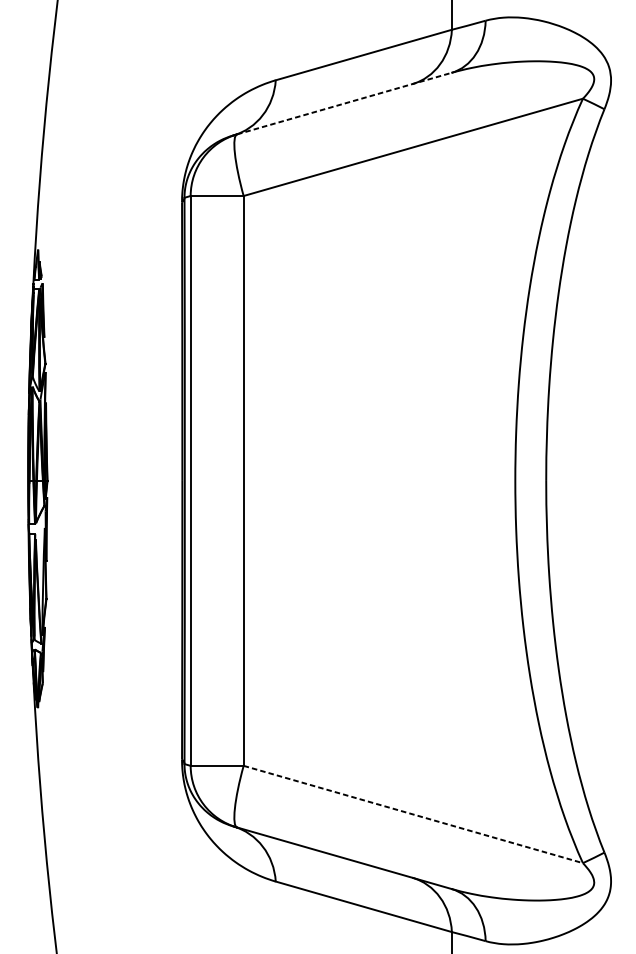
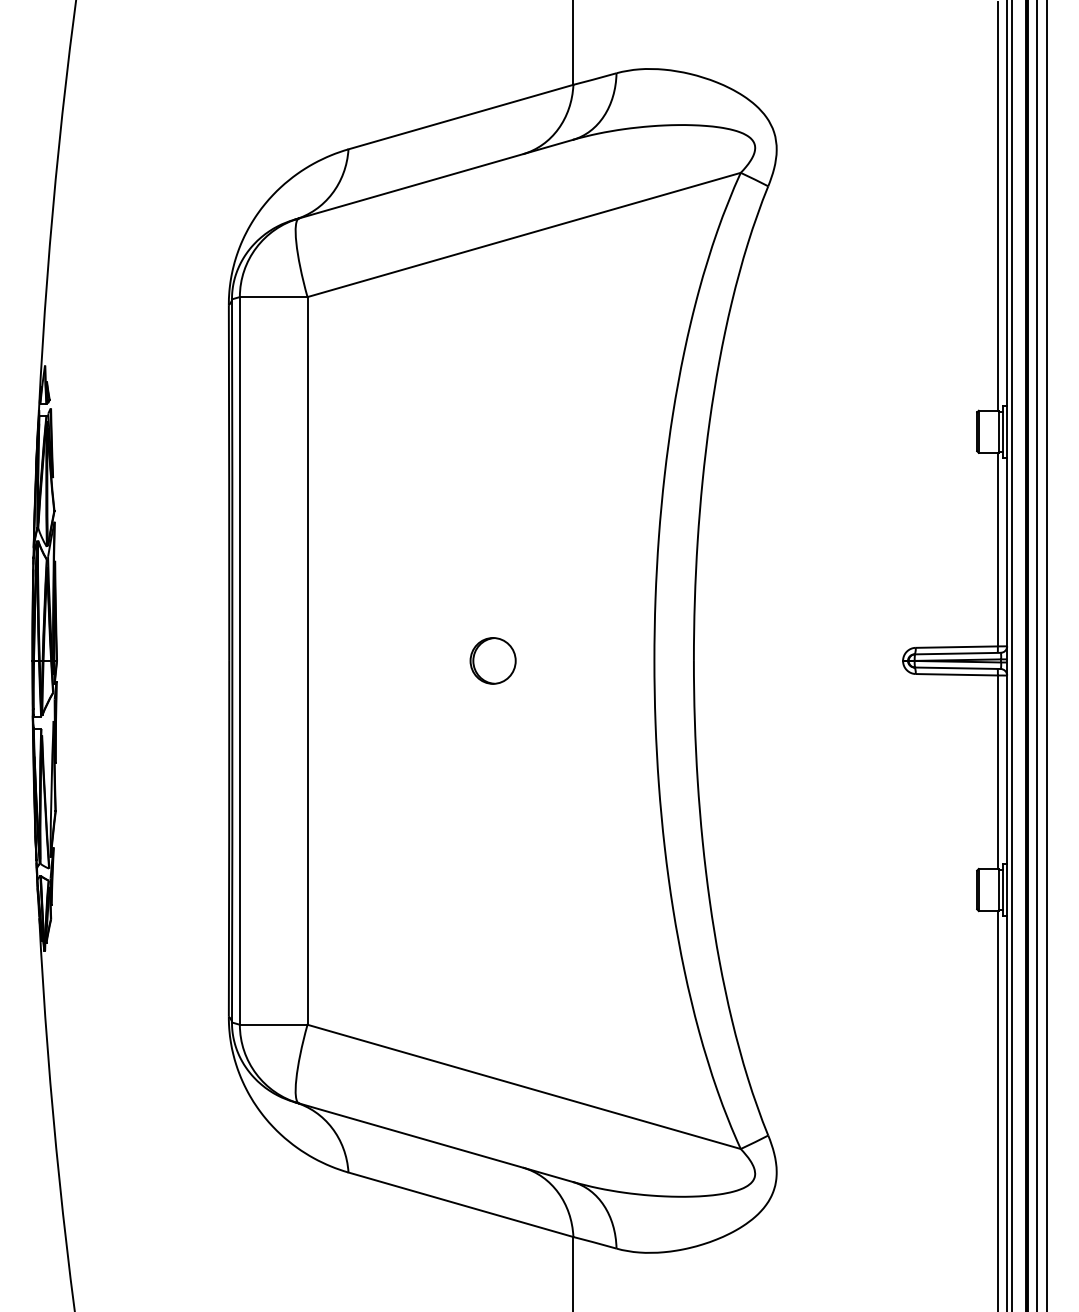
line: (344, 103) -> (436, 178), dashed -> solid
part: (388, 480) -> (492, 660), added
line: (413, 814) -> (524, 1087), dashed -> solid

